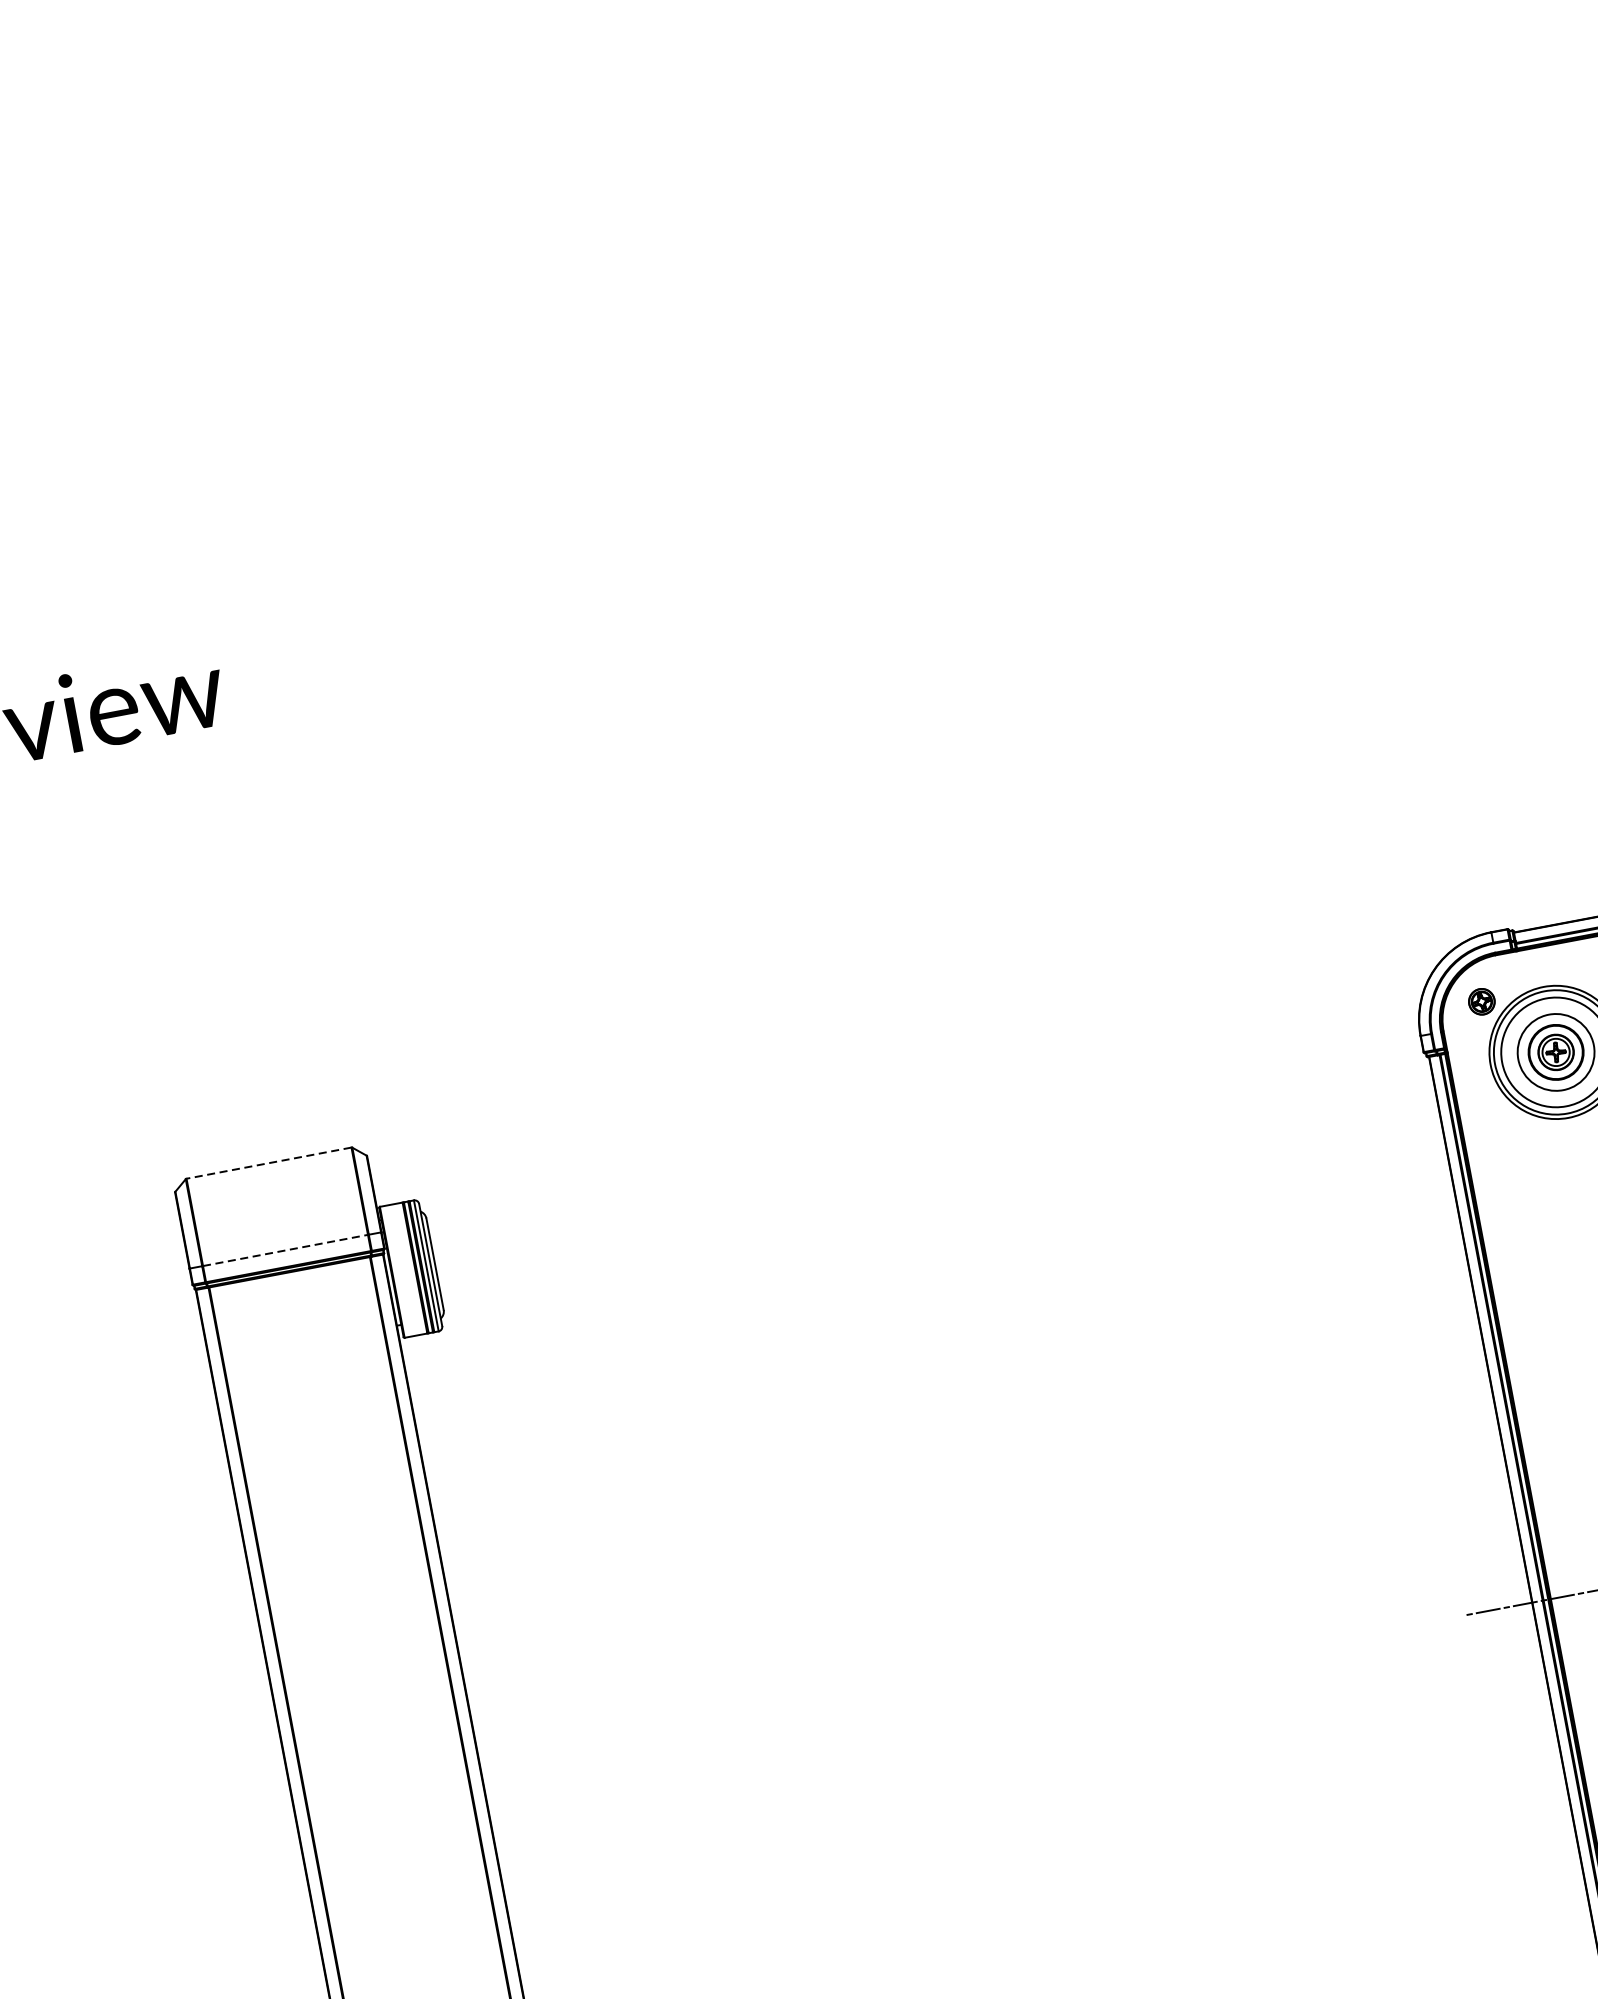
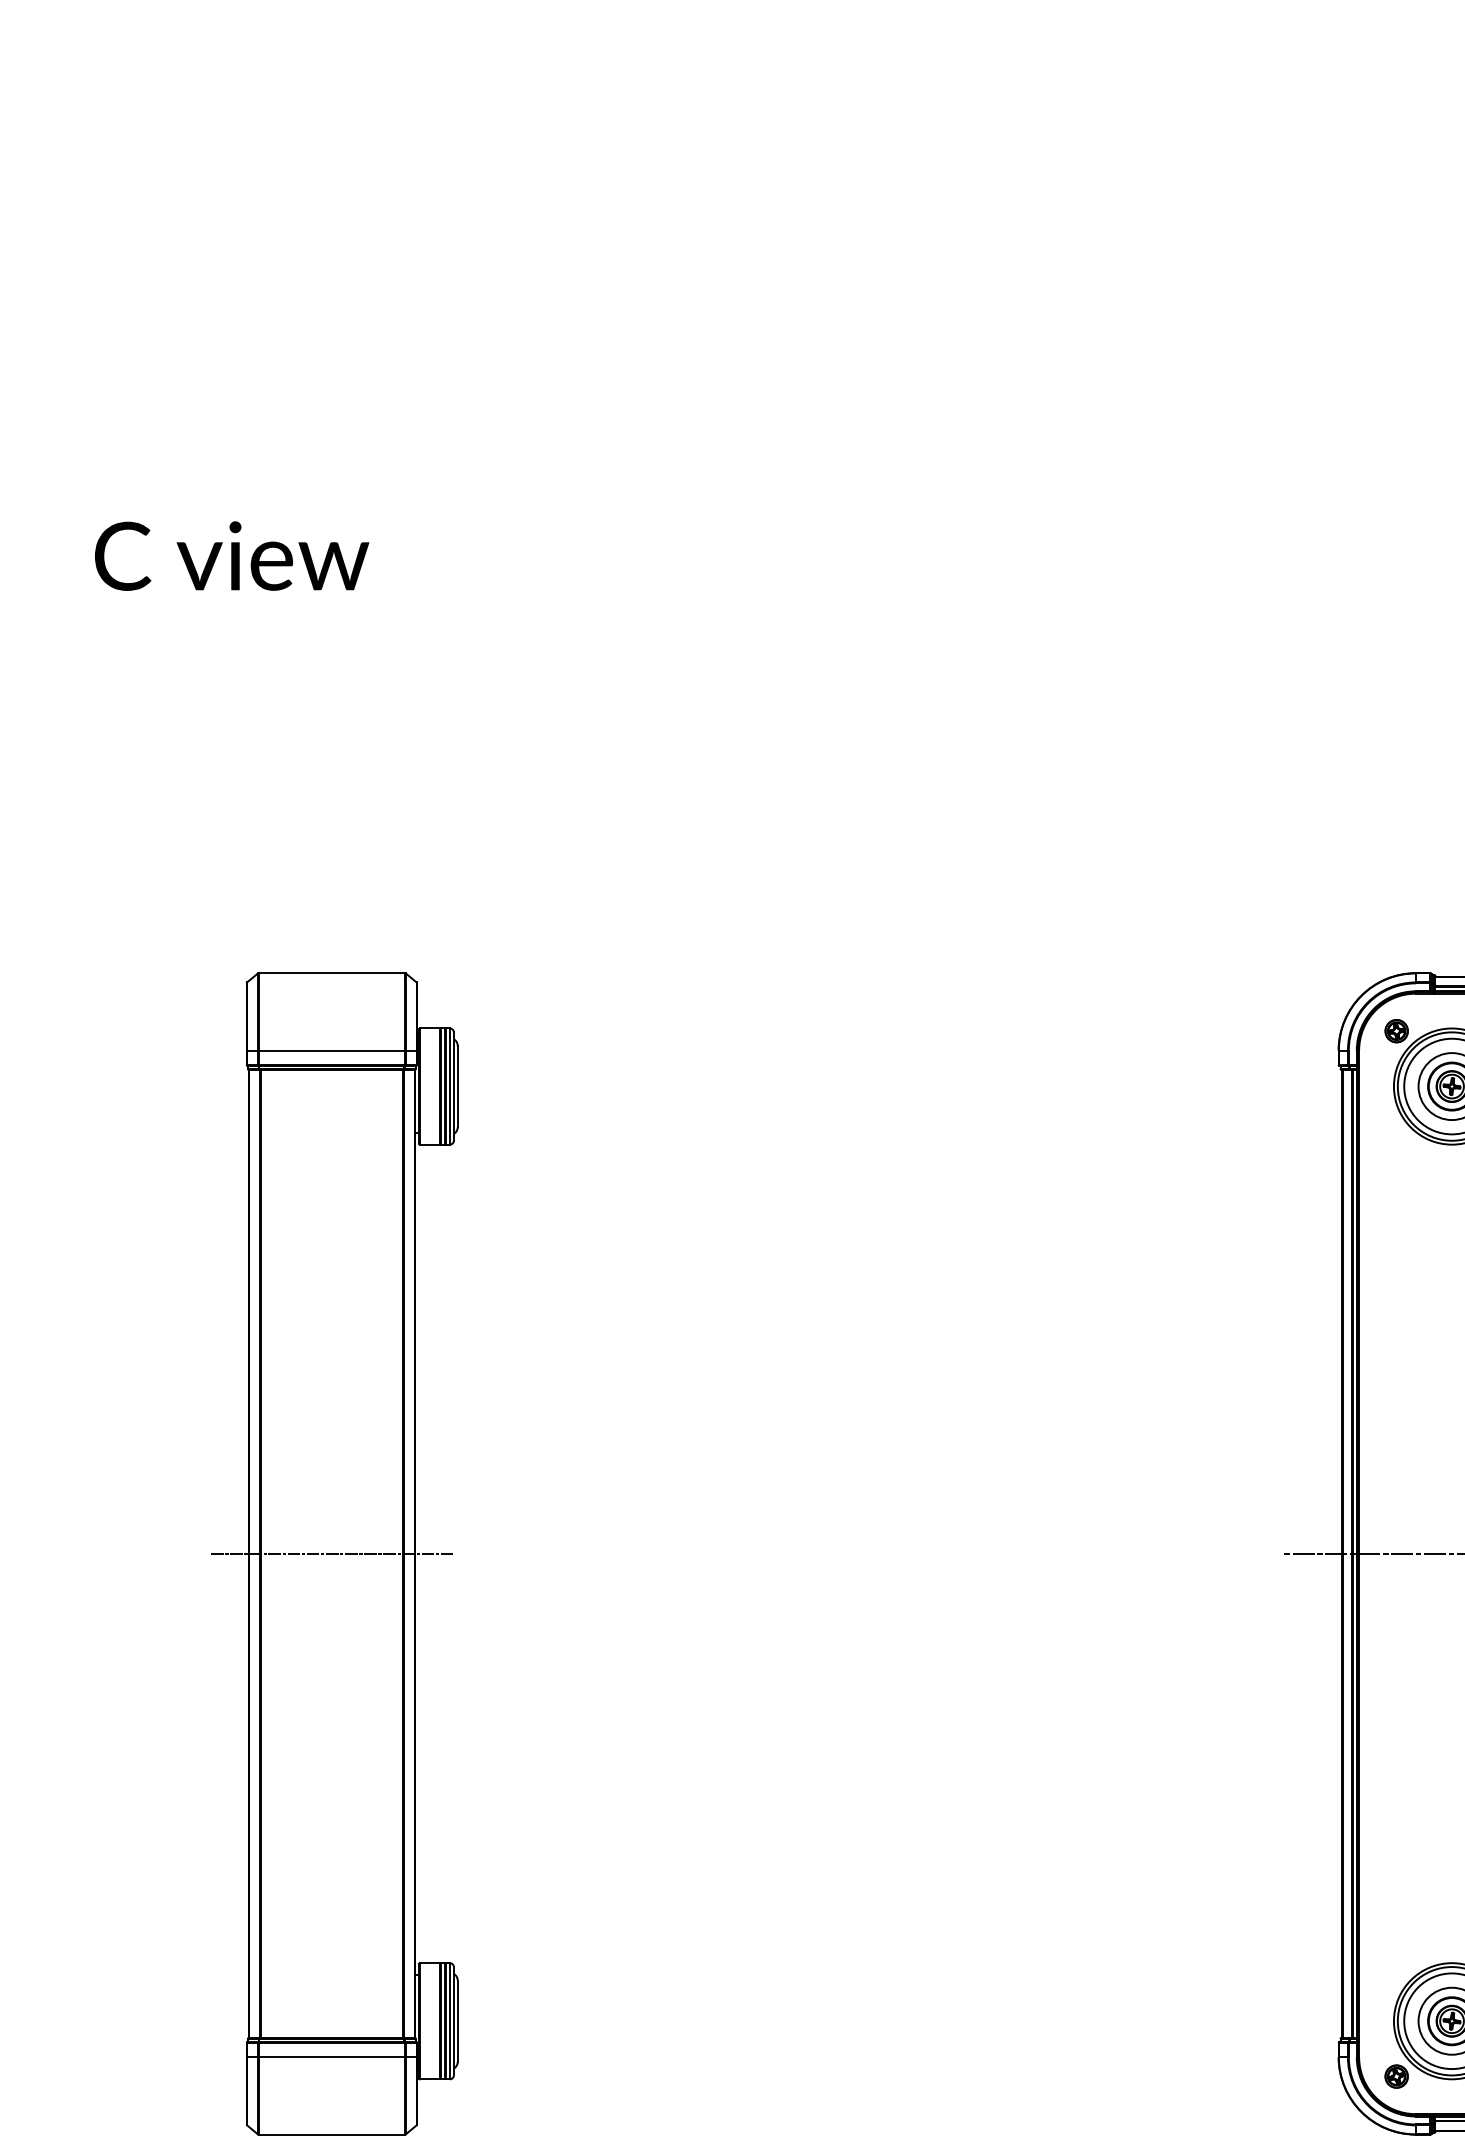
line: (268, 1163) -> (331, 973), dashed -> solid
line: (286, 1250) -> (332, 1050), dashed -> solid
line: (392, 1817) -> (331, 1553), added

